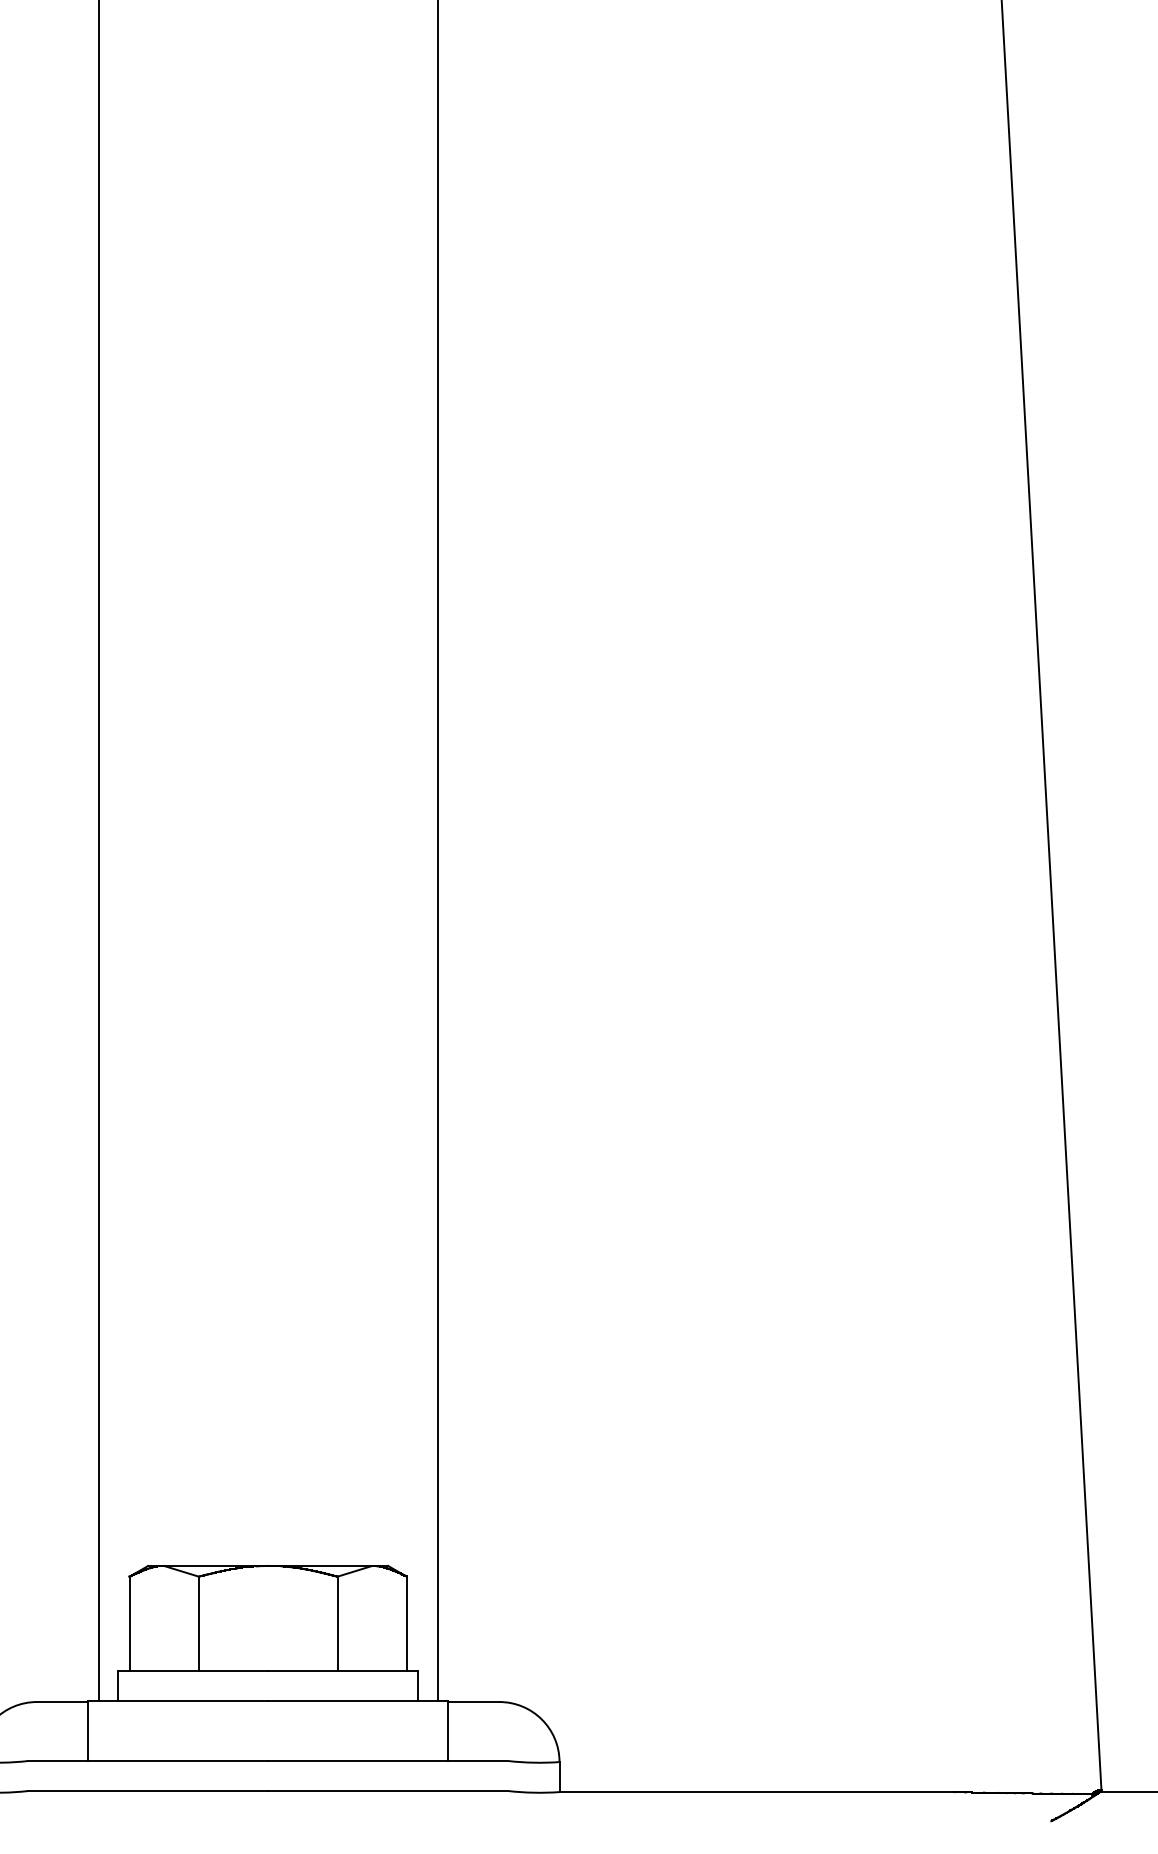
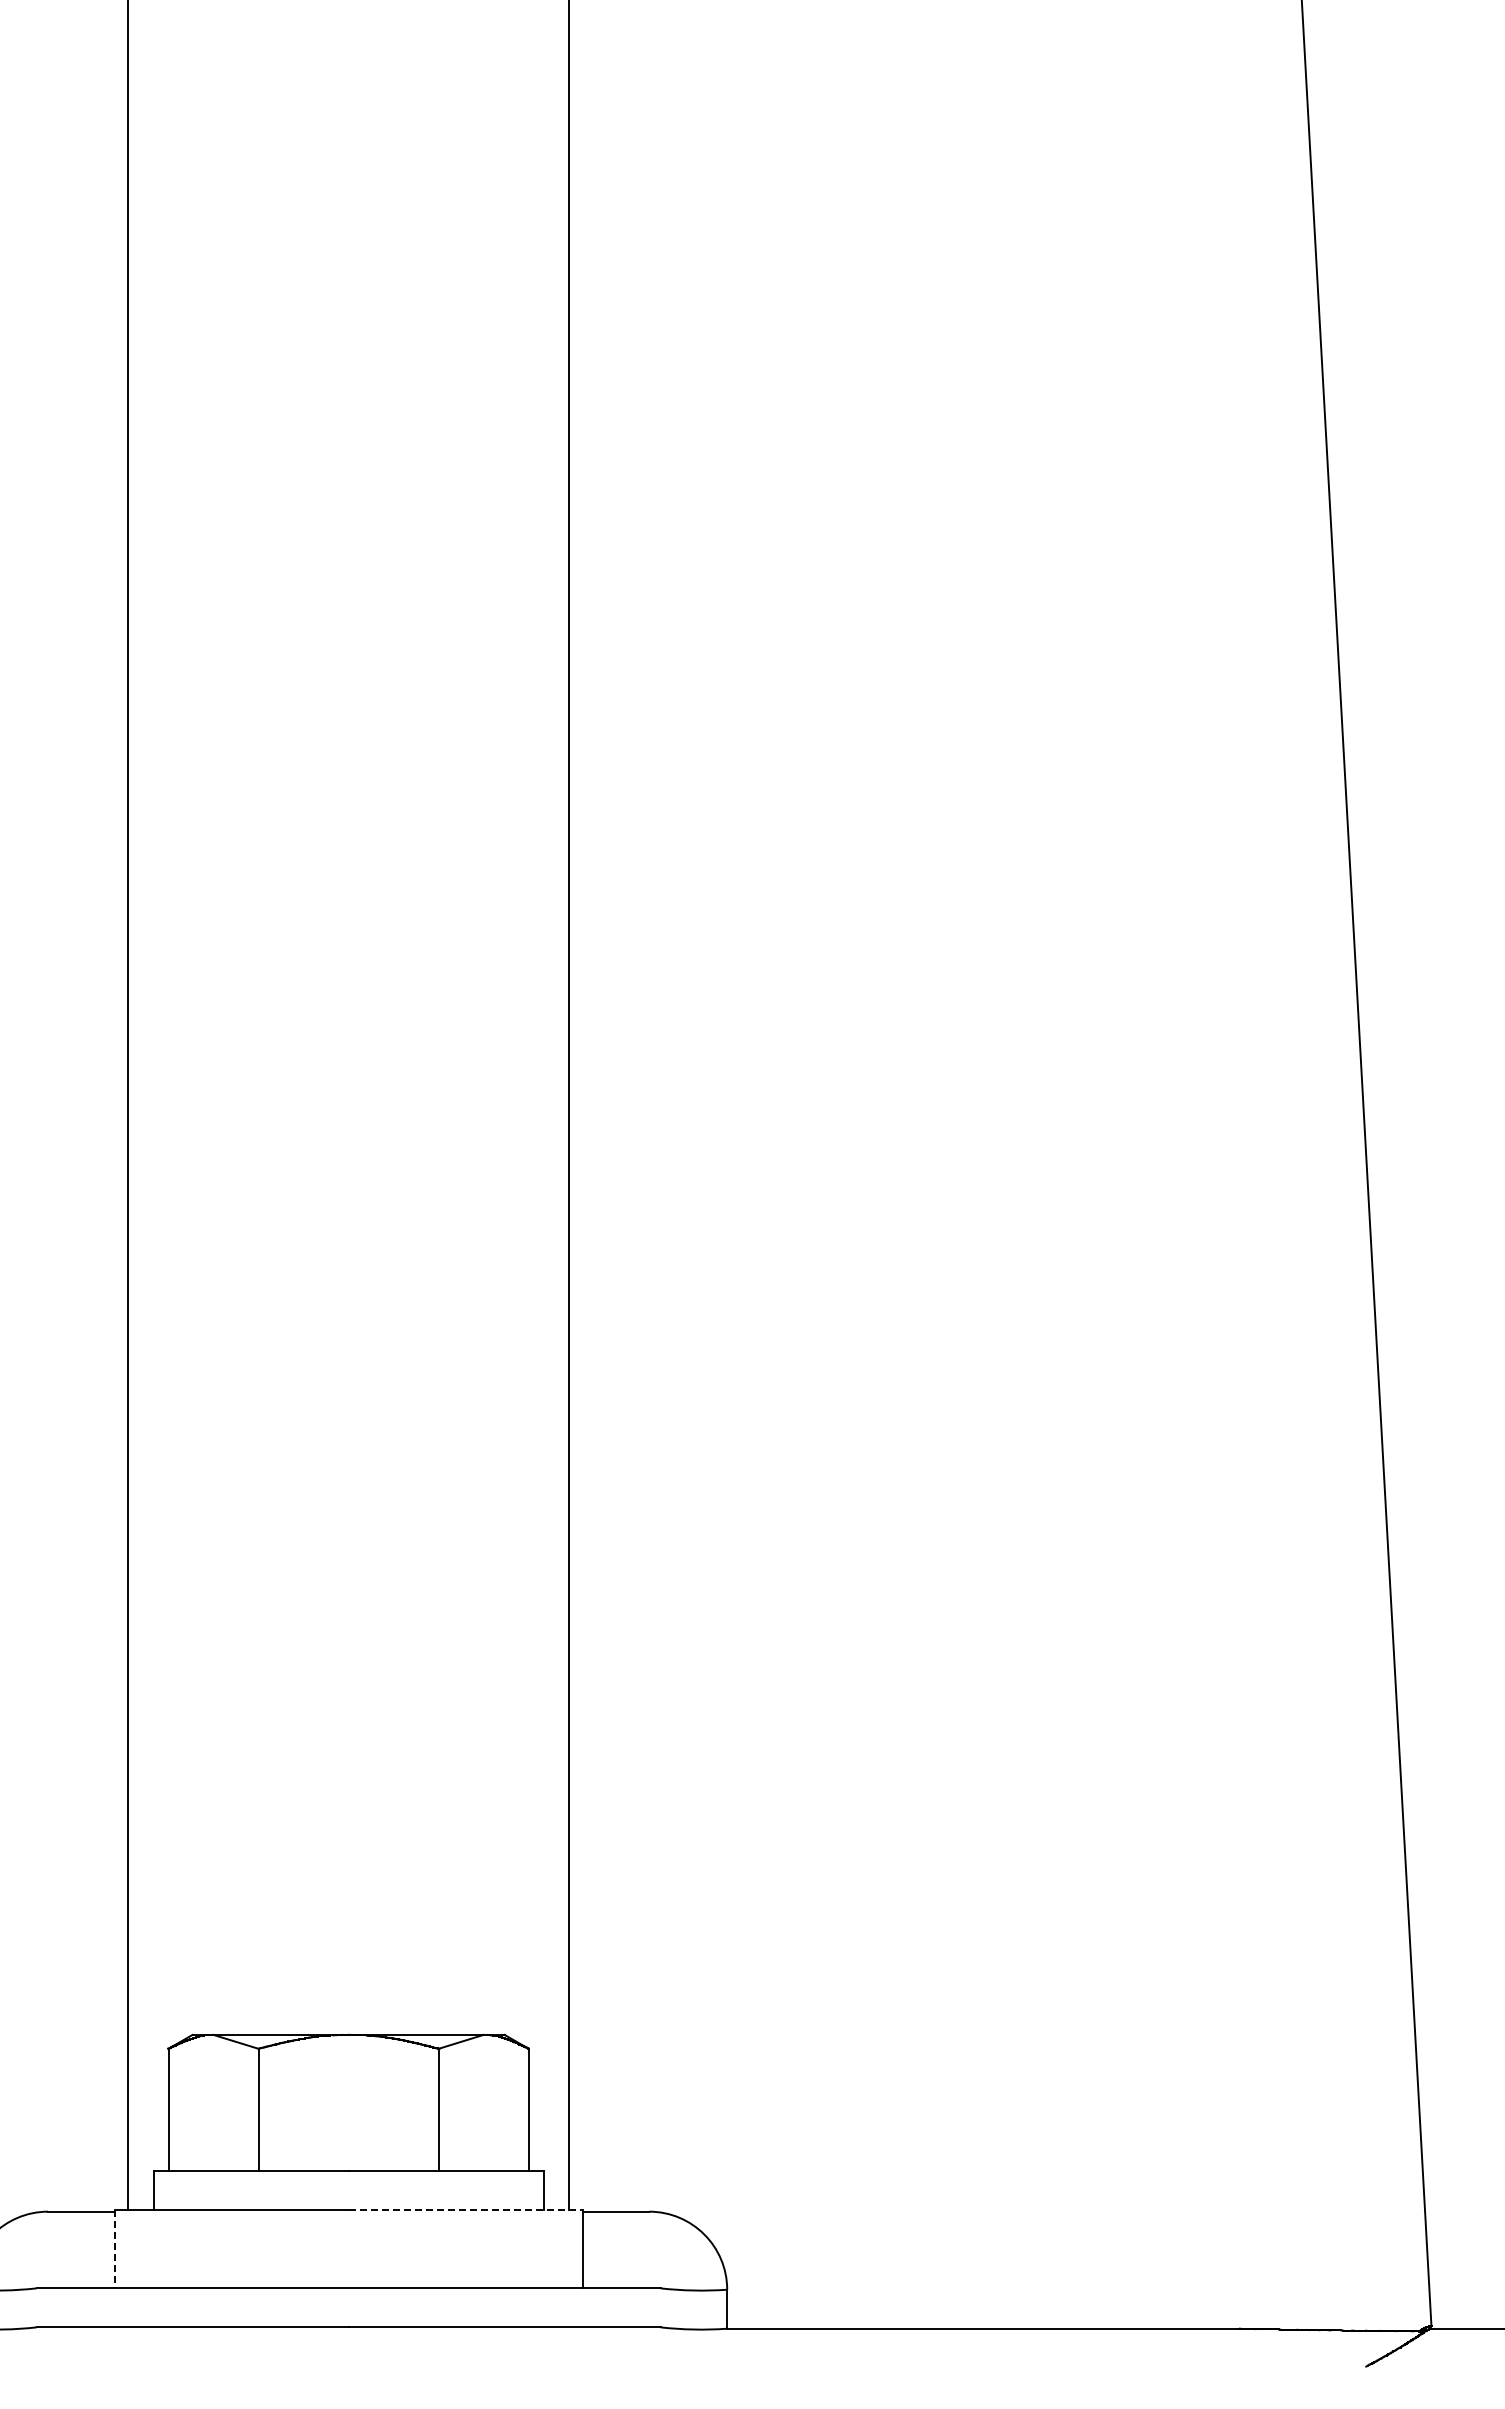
line: (358, 1701) -> (466, 2210), solid -> dashed
line: (88, 1731) -> (114, 2249), solid -> dashed

